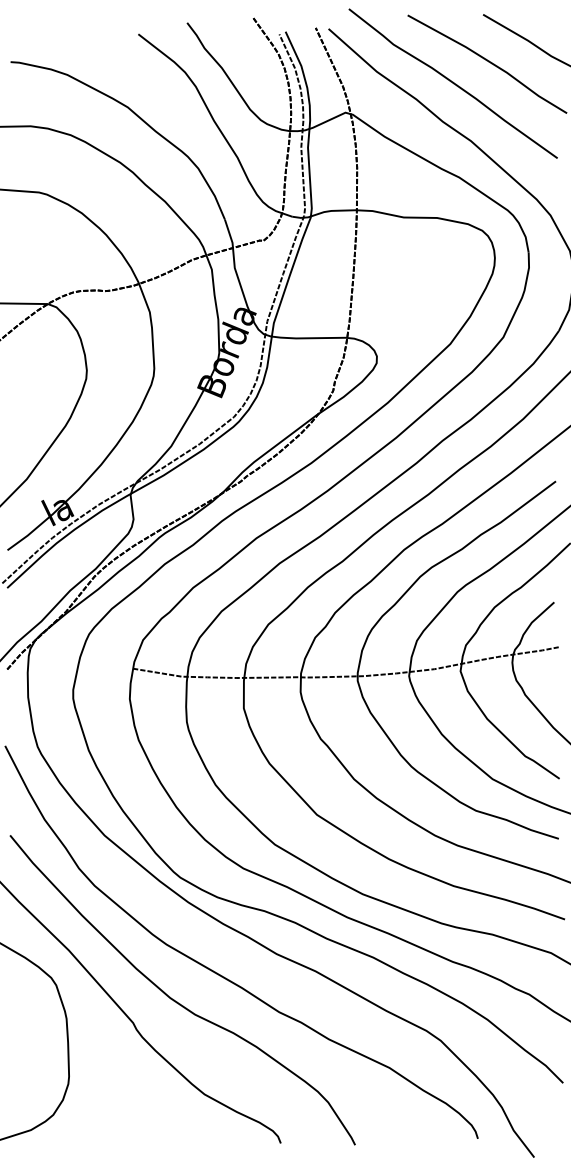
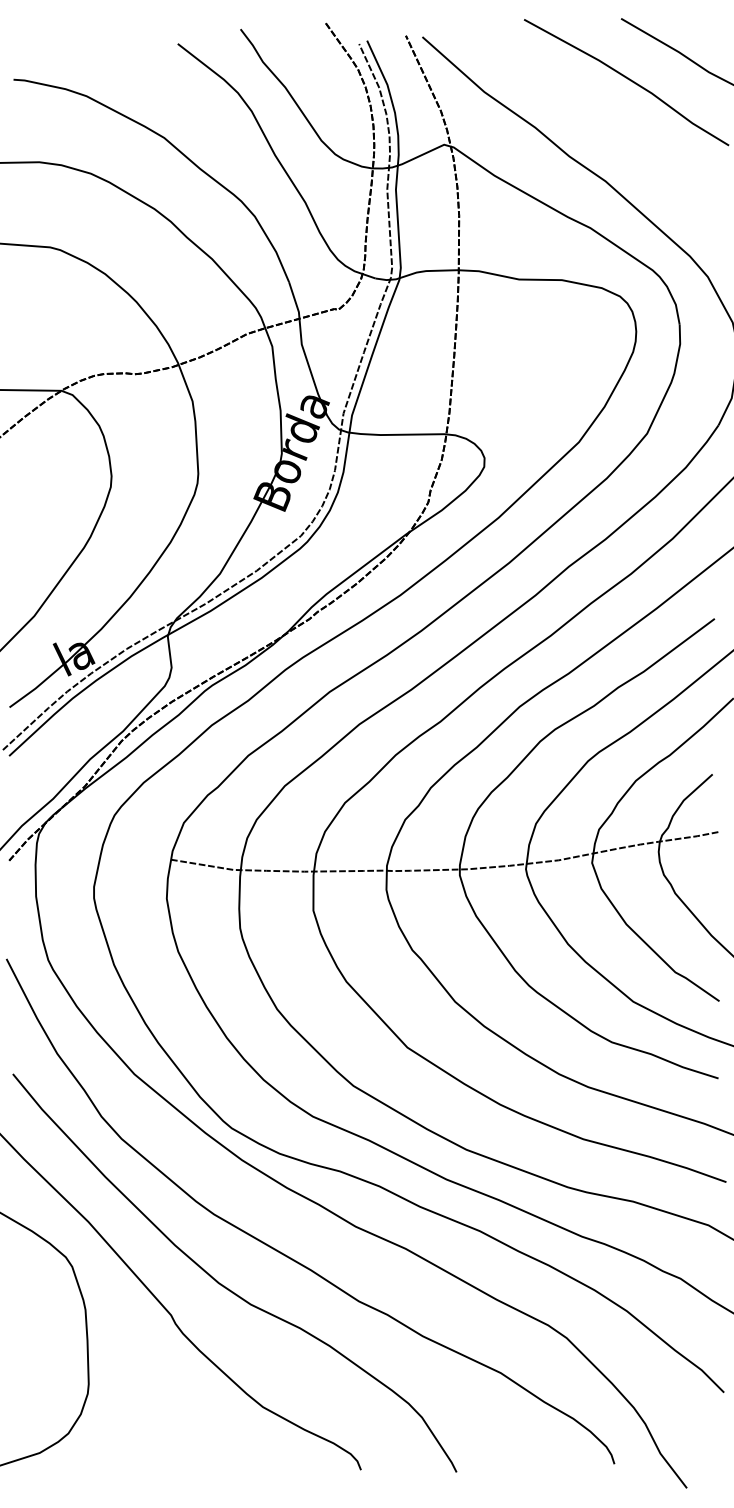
curve: (453, 83) -> (582, 107), removed

